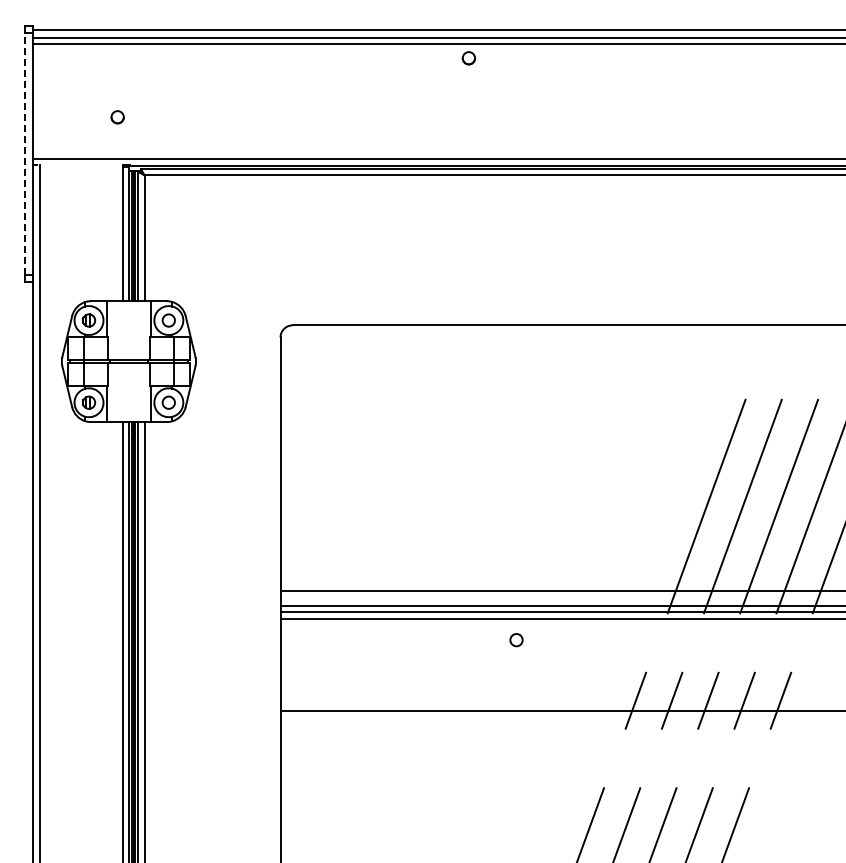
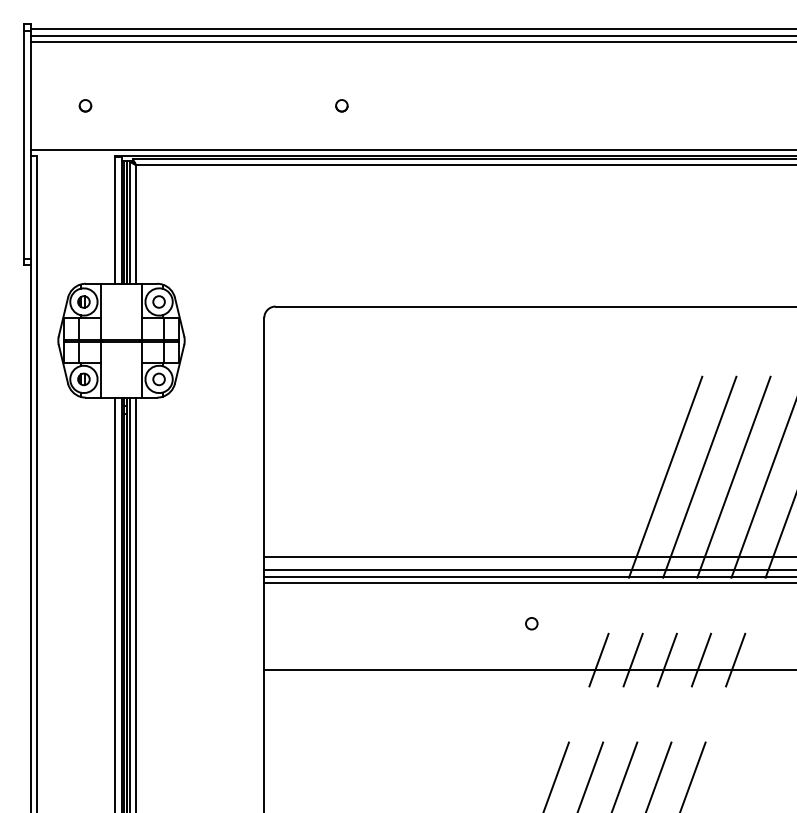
circle: (468, 58) -> (341, 106), moved
circle: (117, 117) -> (85, 106), moved
line: (25, 153) -> (24, 144), dashed -> solid
circle: (516, 640) -> (531, 624), moved

